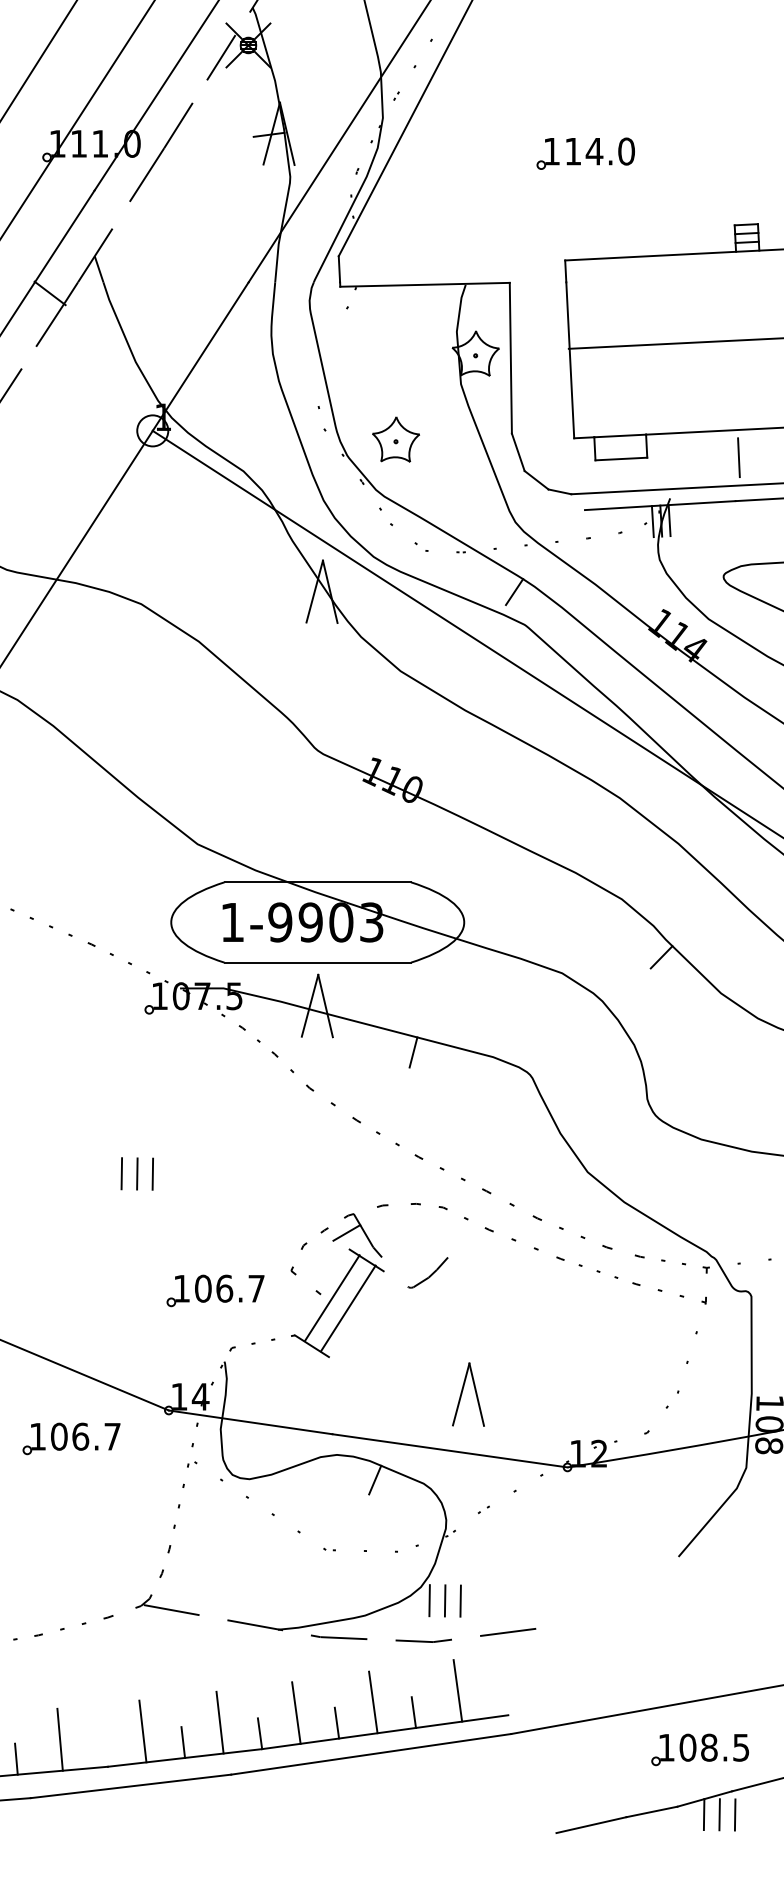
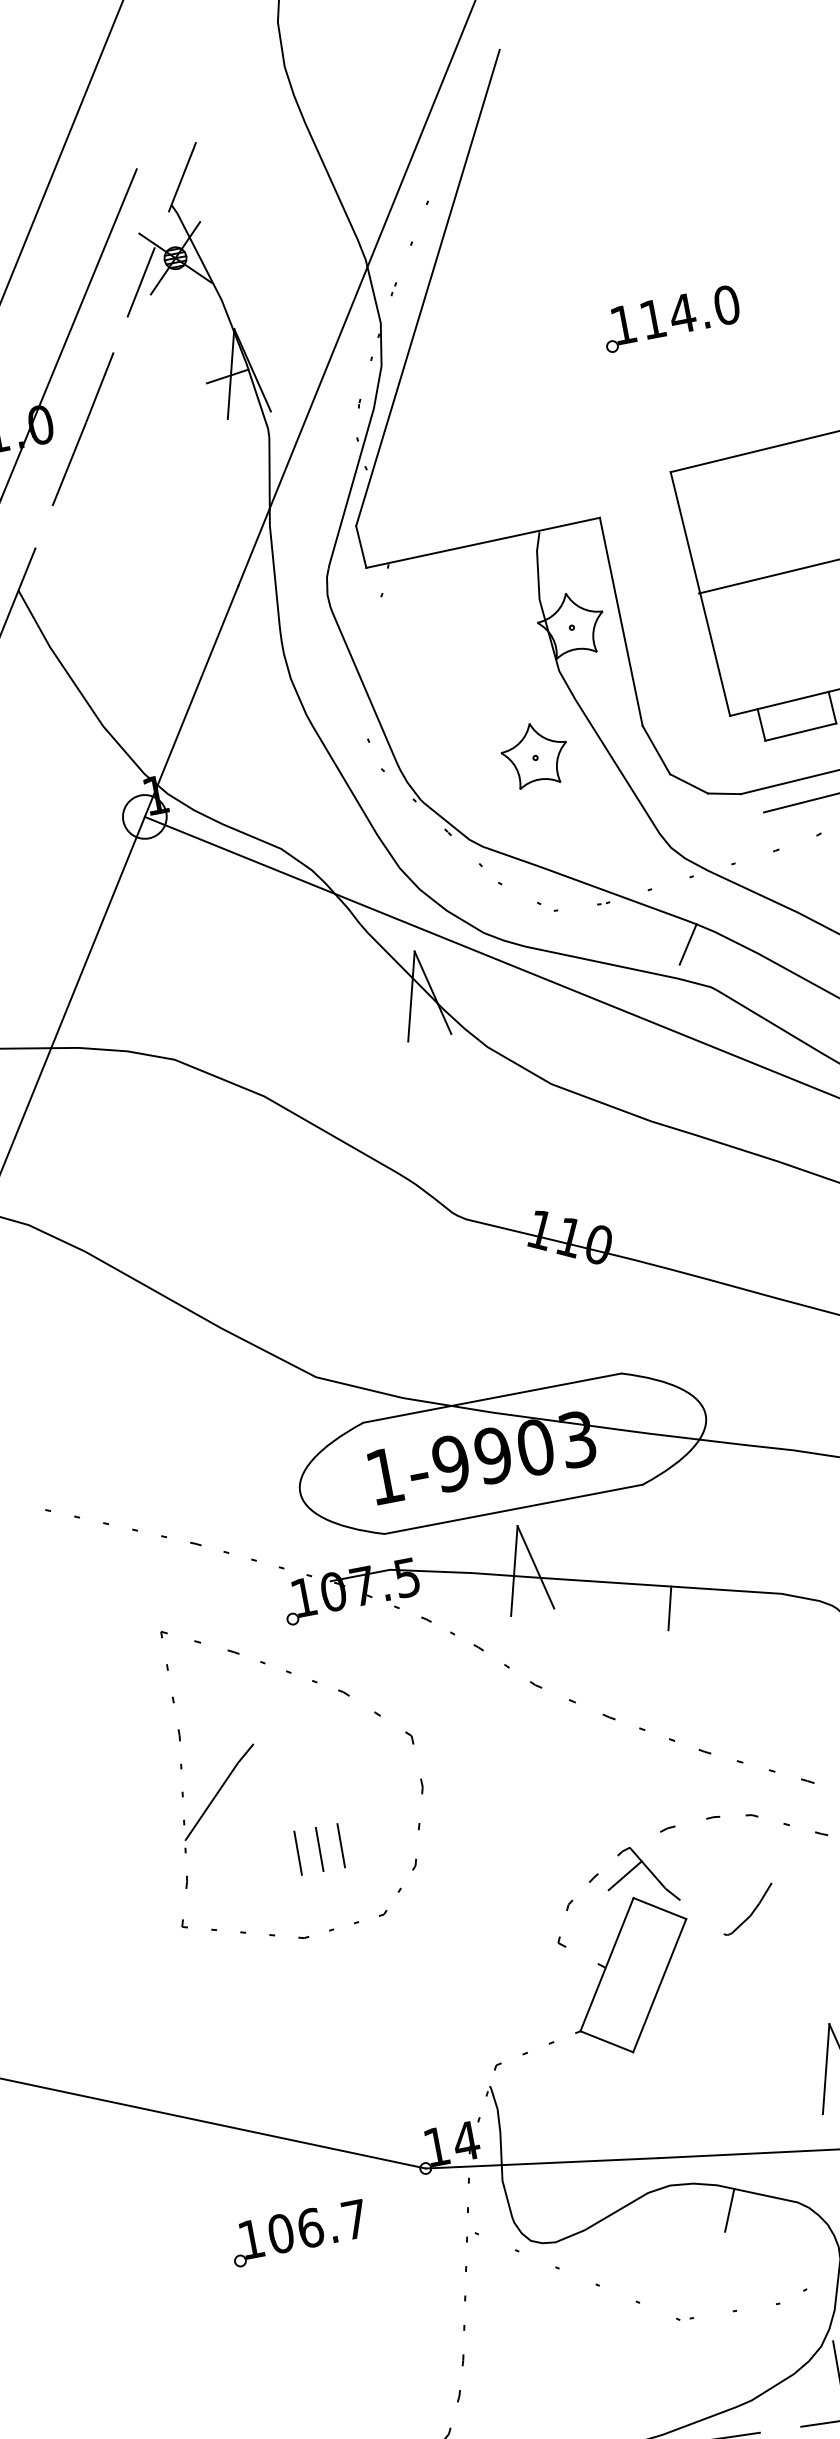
part: (395, 439) -> (534, 754), moved
part: (102, 1095) -> (250, 1750), added
part: (215, 1290) -> (458, 1990), removed
line: (331, 1298) -> (658, 1986), moved
line: (347, 1308) -> (605, 1964), moved

